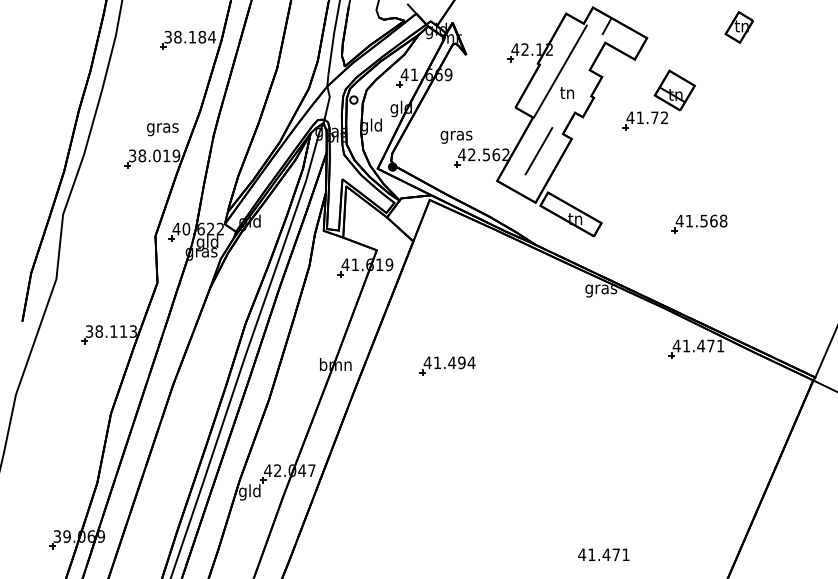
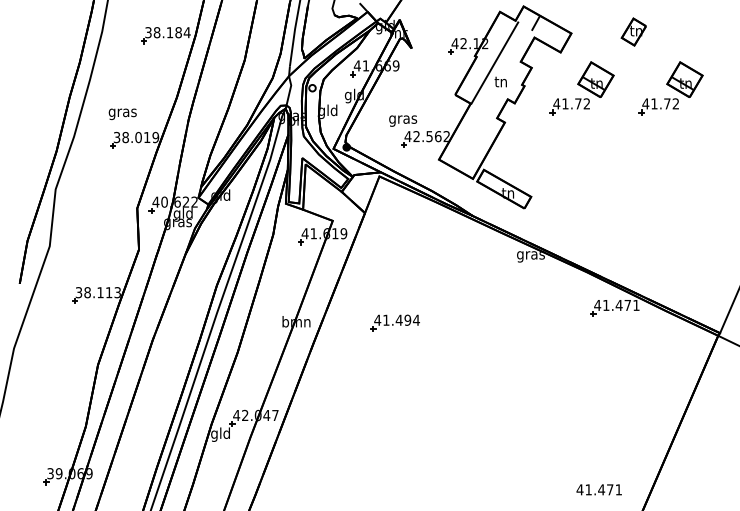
part: (738, 26) -> (633, 31), moved
part: (759, 100) -> (670, 88), added
text: (162, 129) -> (122, 114), moved
line: (538, 150) -> (475, 132), removed
part: (699, 223) -> (617, 197), removed
text: (602, 554) -> (598, 489), moved

